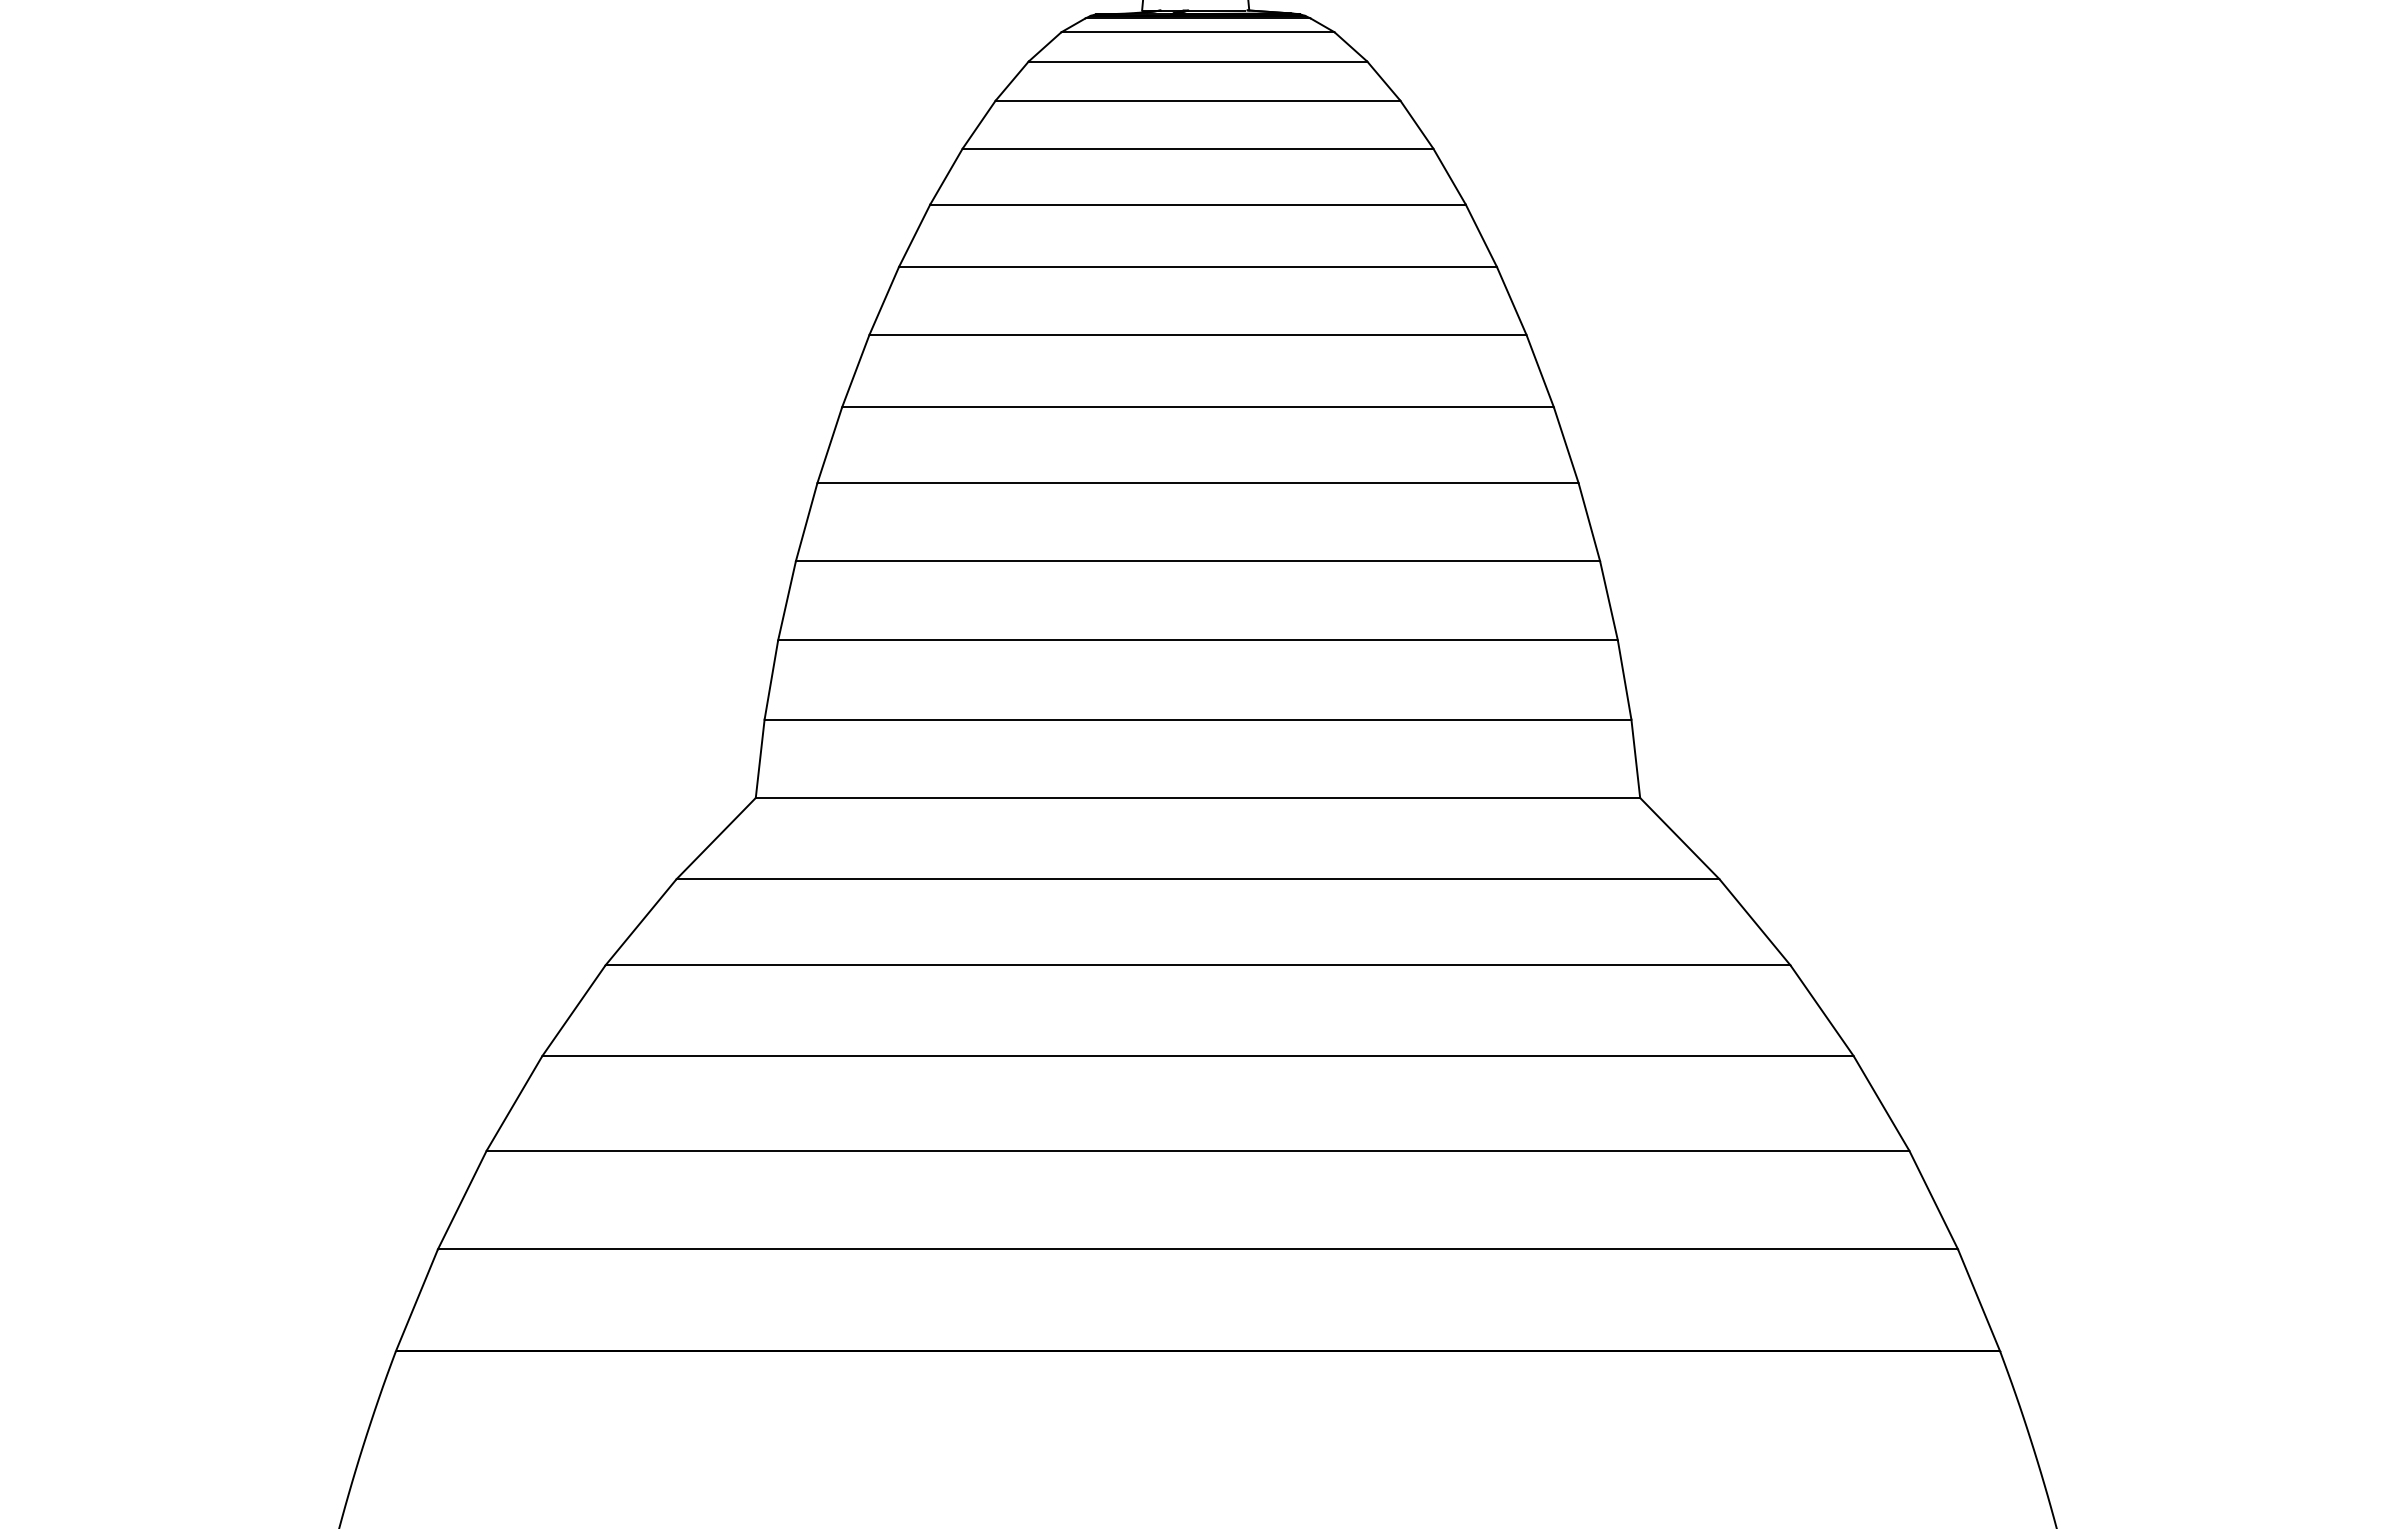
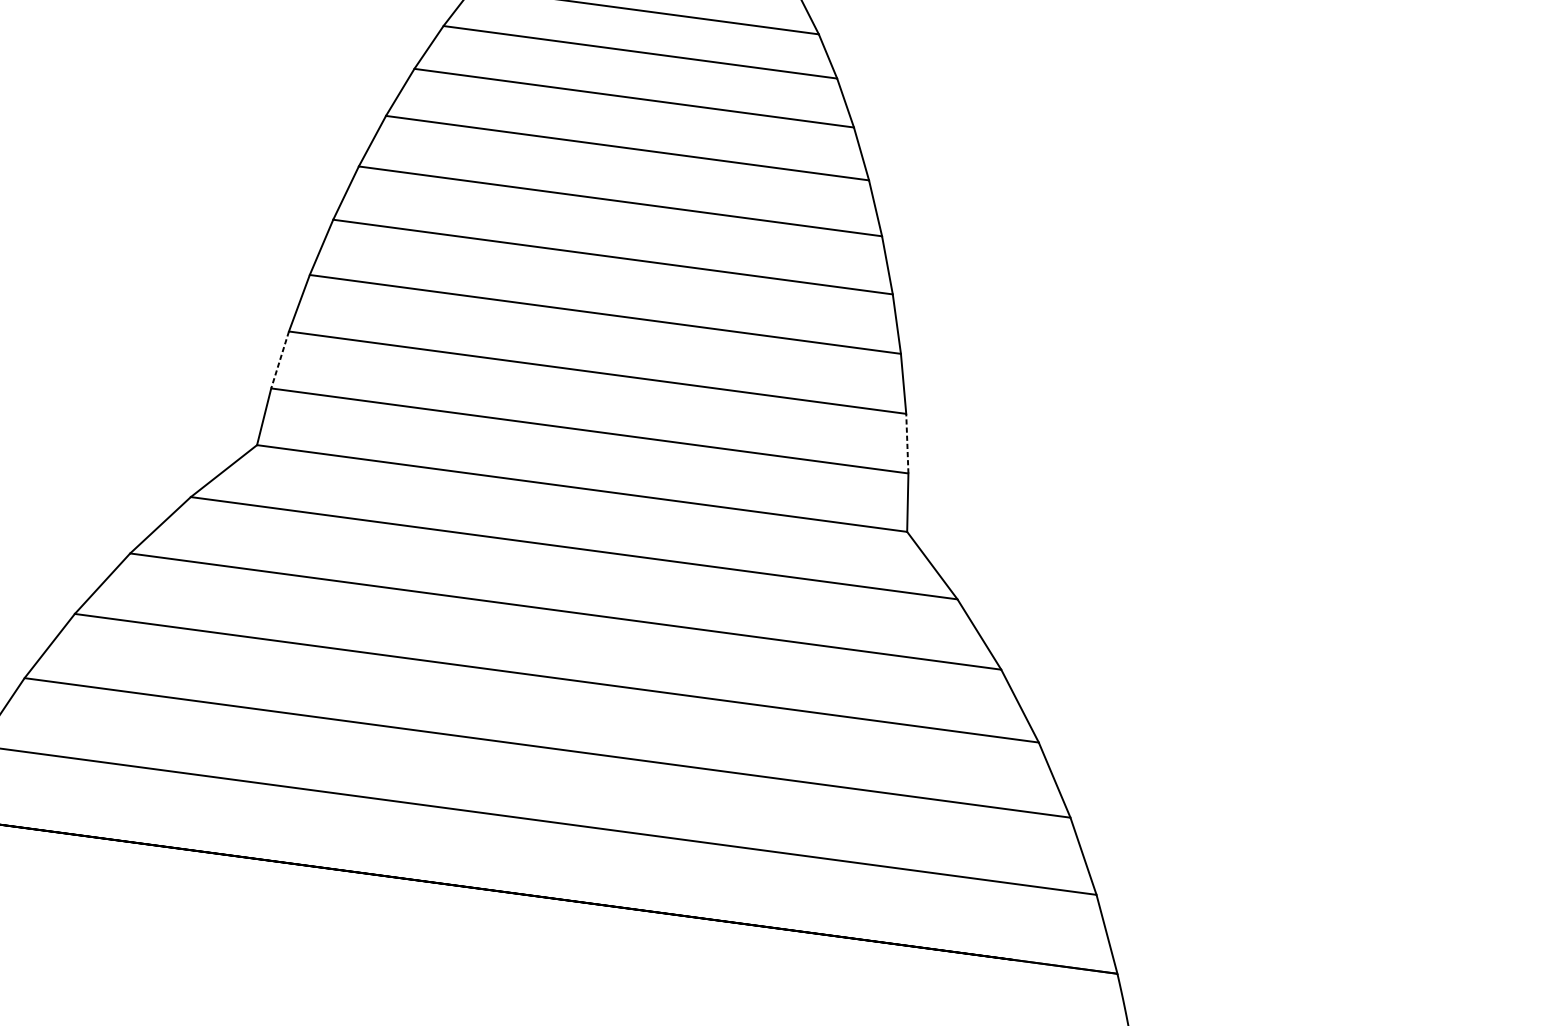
line: (1624, 679) -> (907, 443), solid -> dashed
line: (771, 680) -> (280, 360), solid -> dashed

